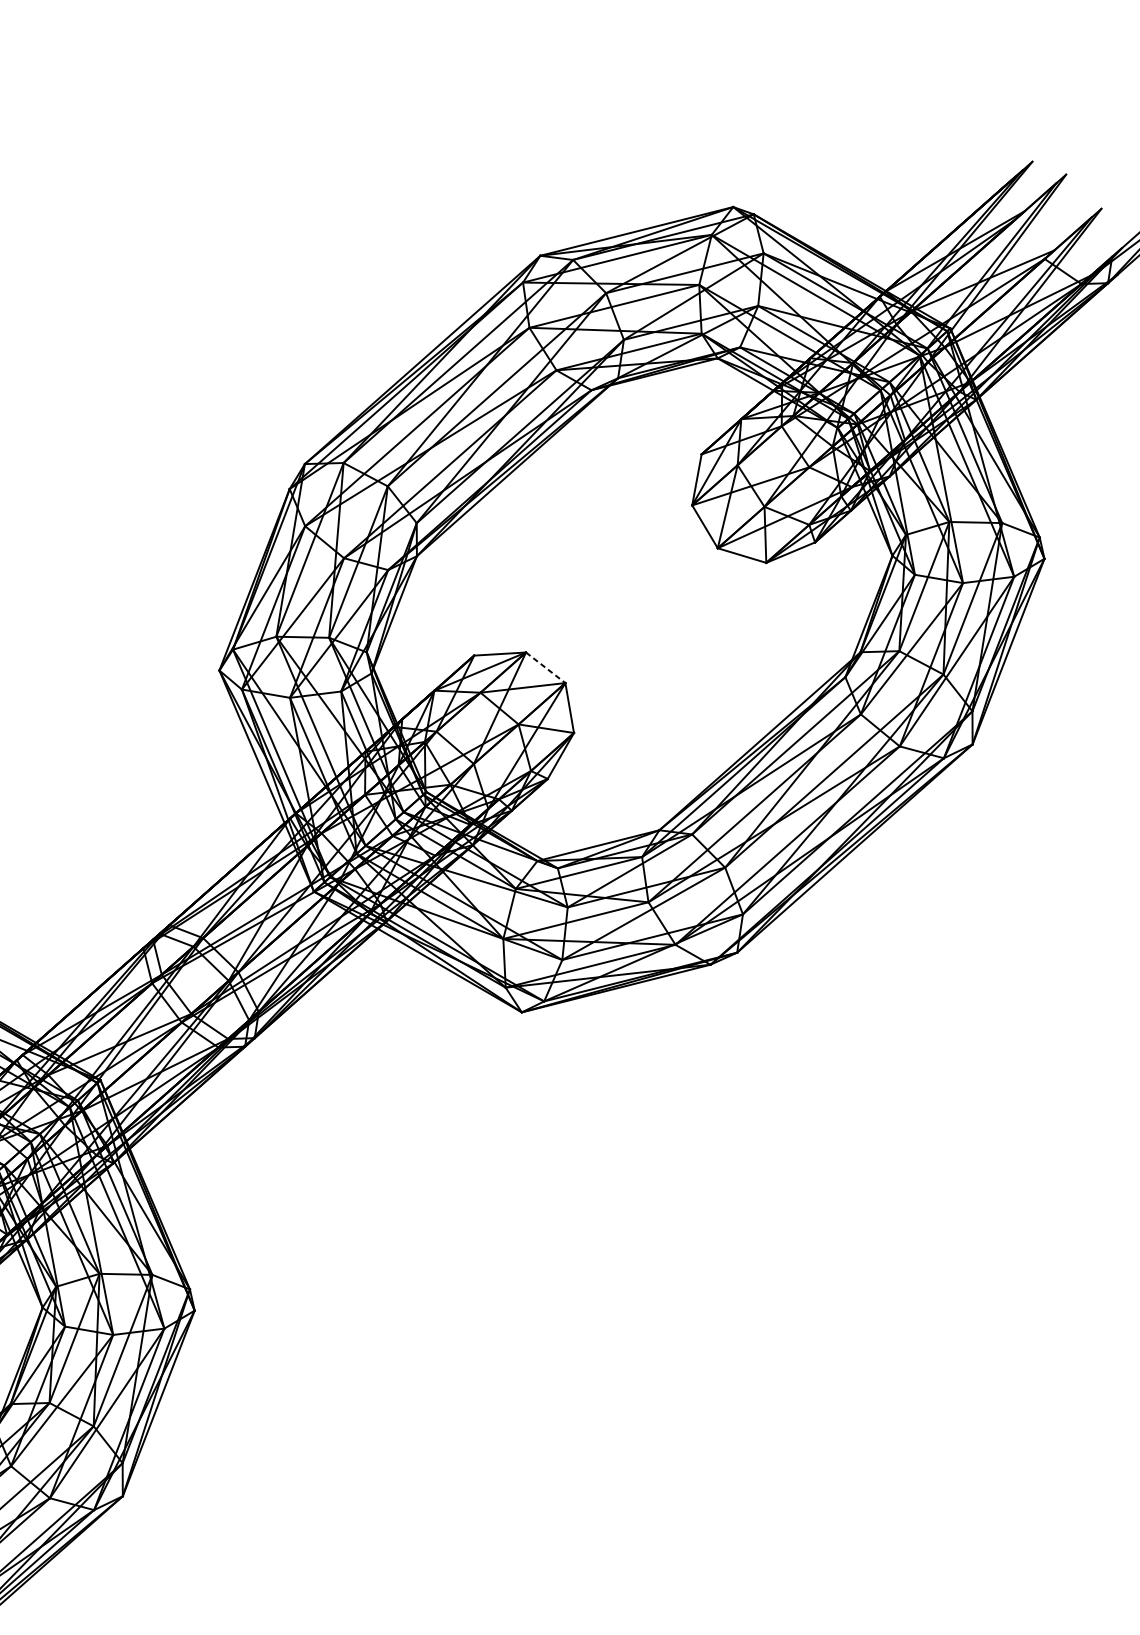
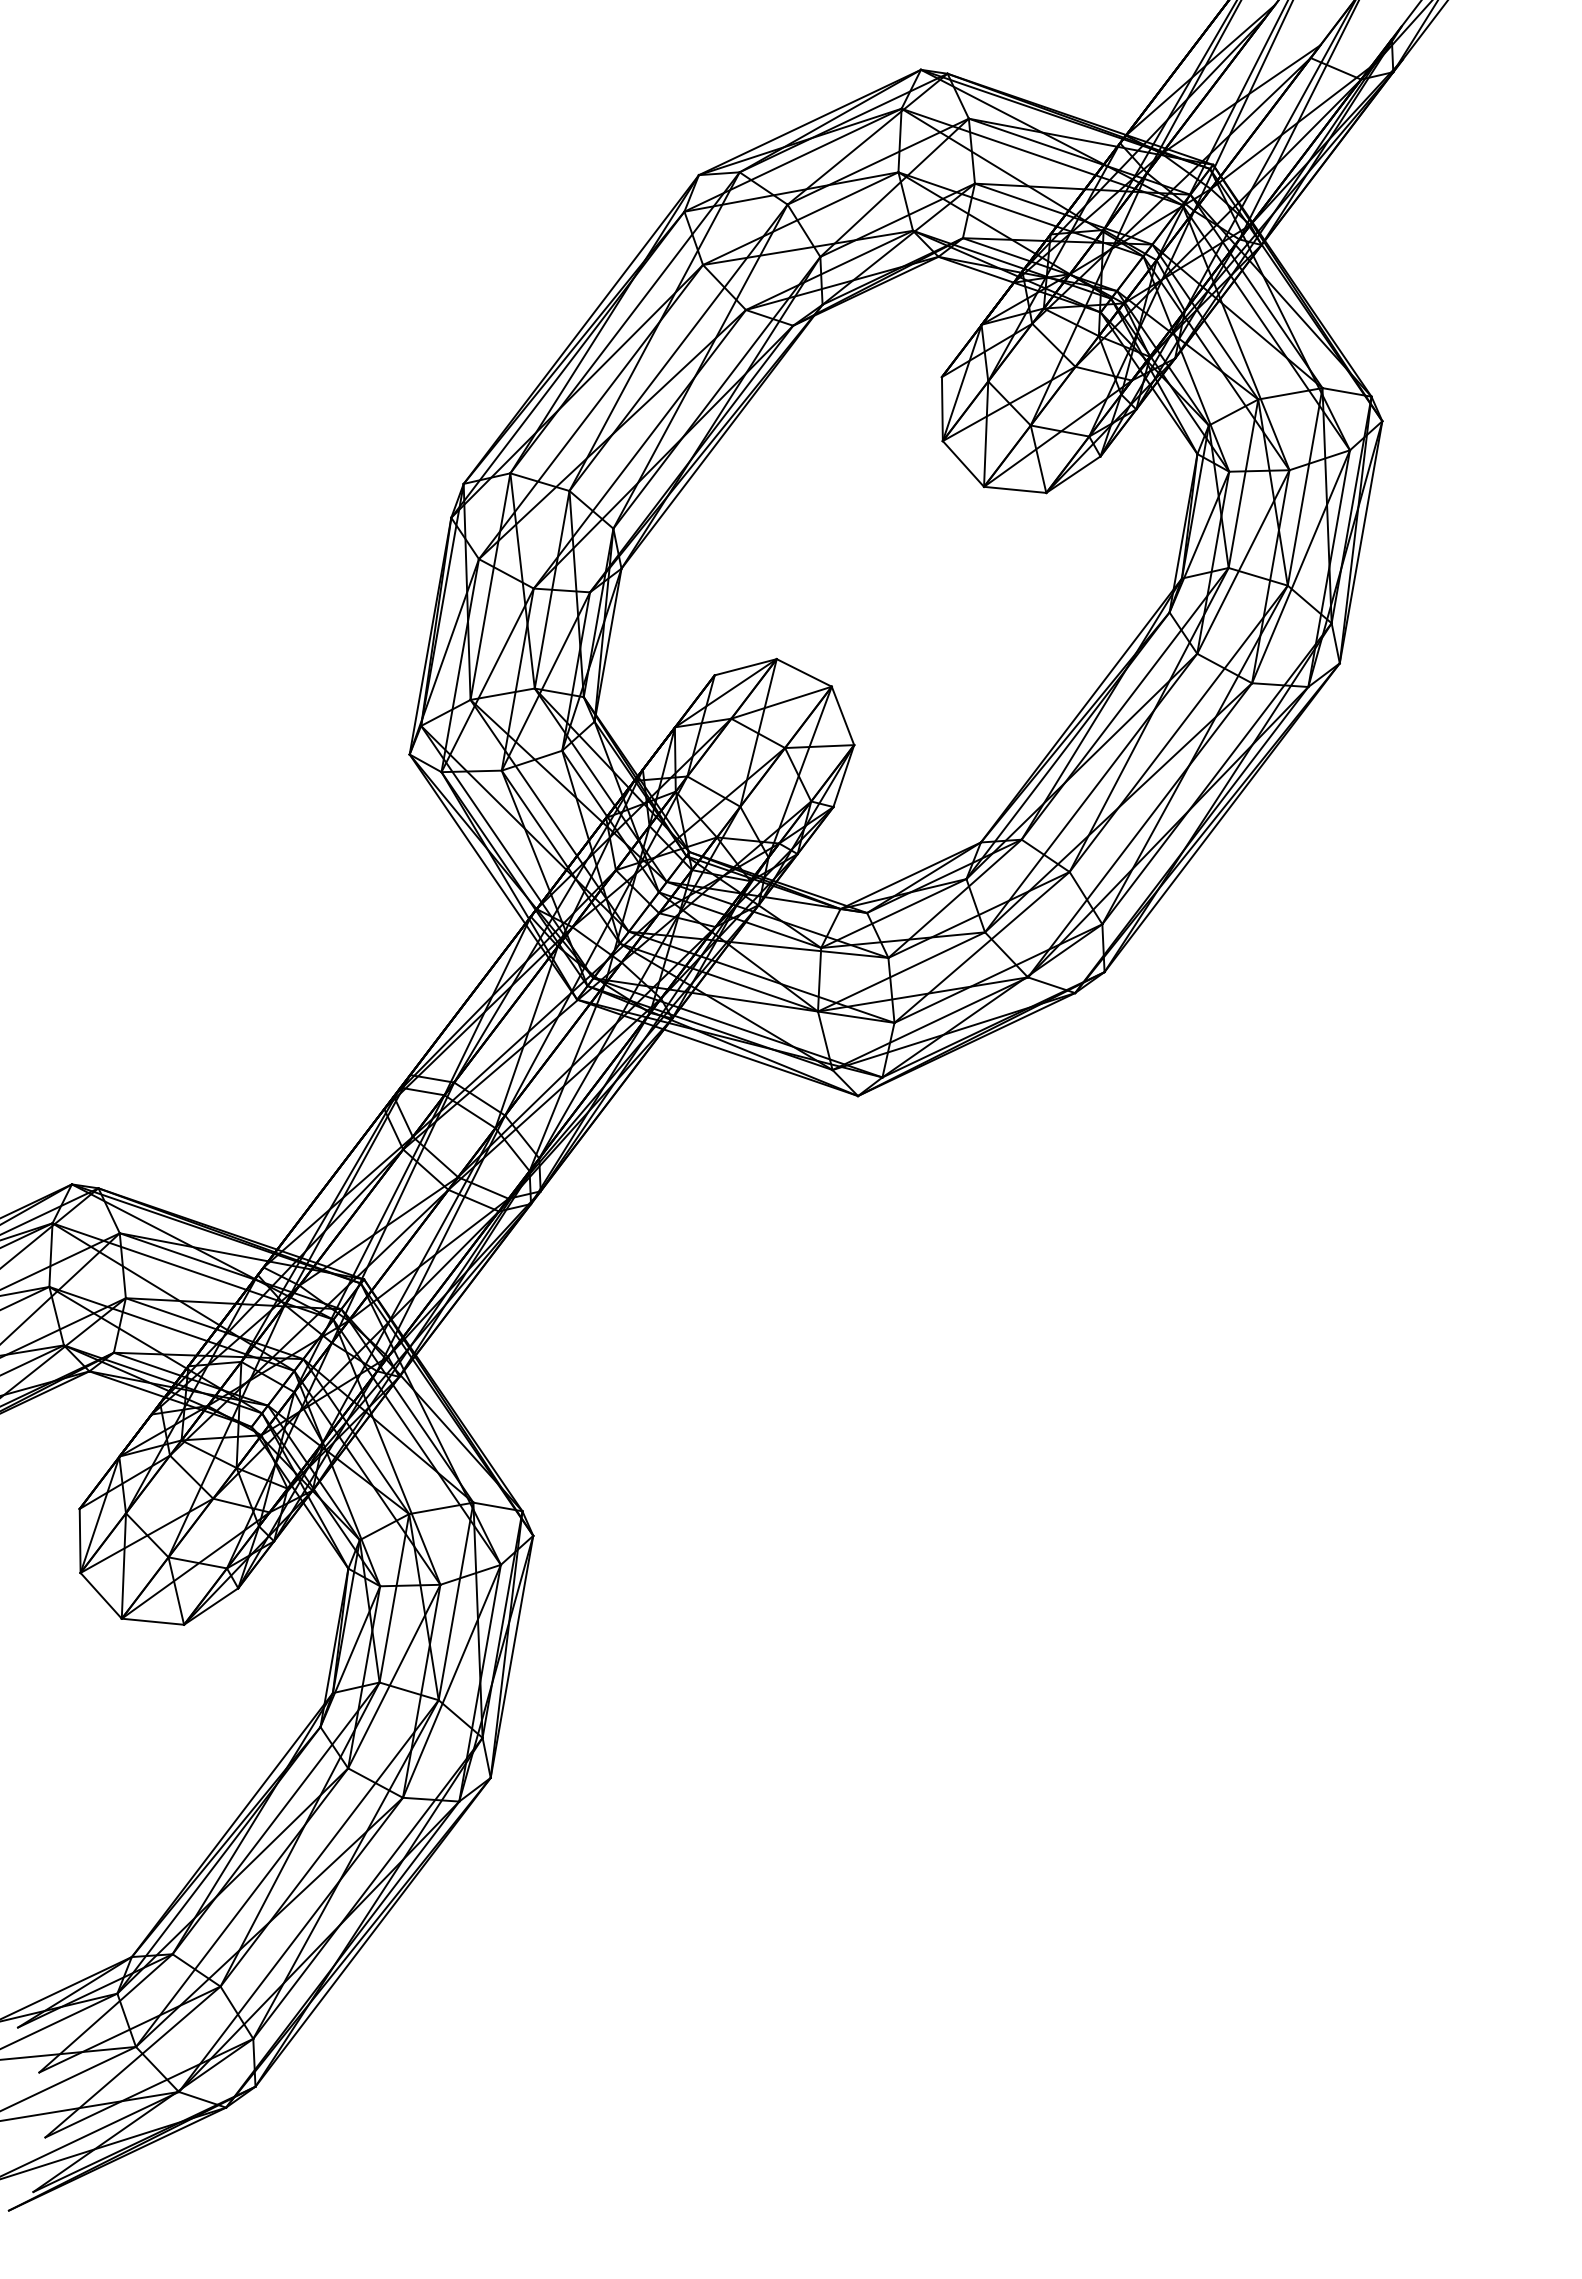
line: (545, 667) -> (804, 672), dashed -> solid

